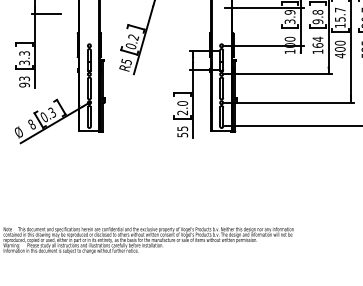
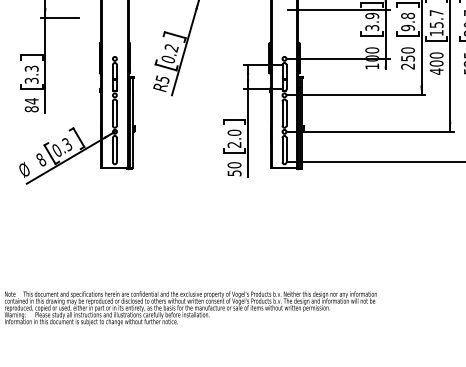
text: (317, 45) -> (407, 58), 164 -> 250
text: (24, 81) -> (31, 104), 93 -> 84
text: (182, 128) -> (234, 164), 55 -> 50

